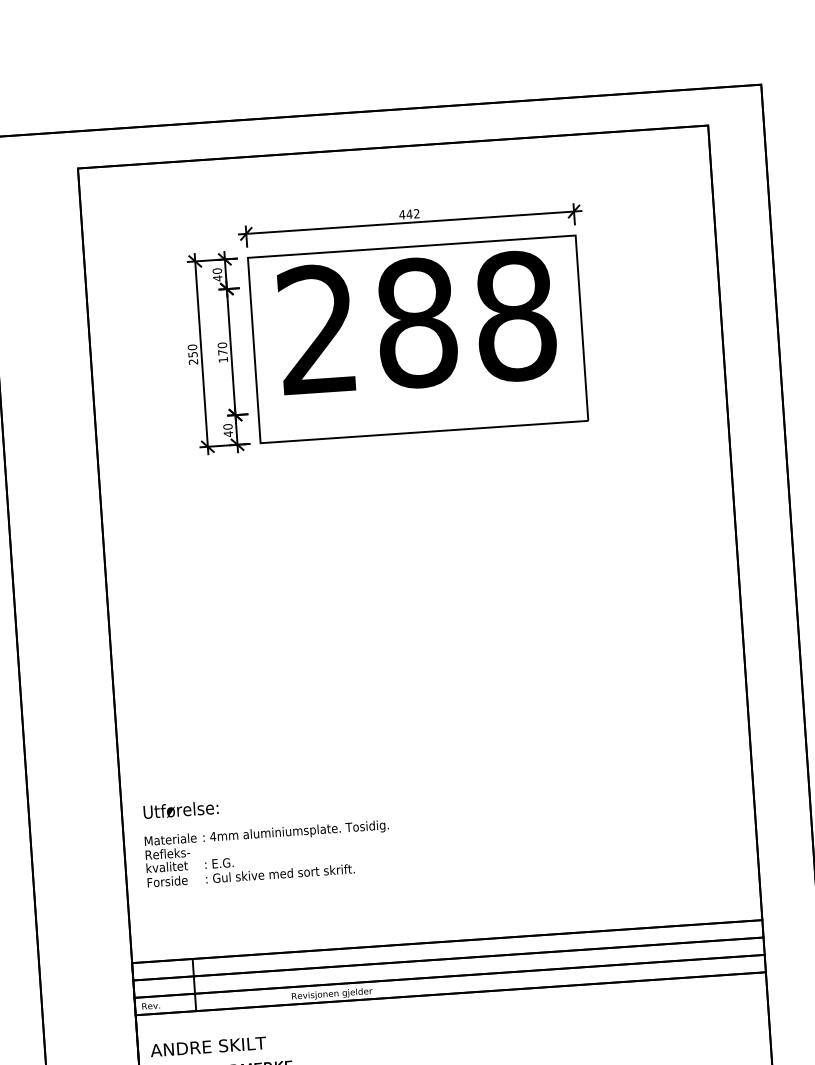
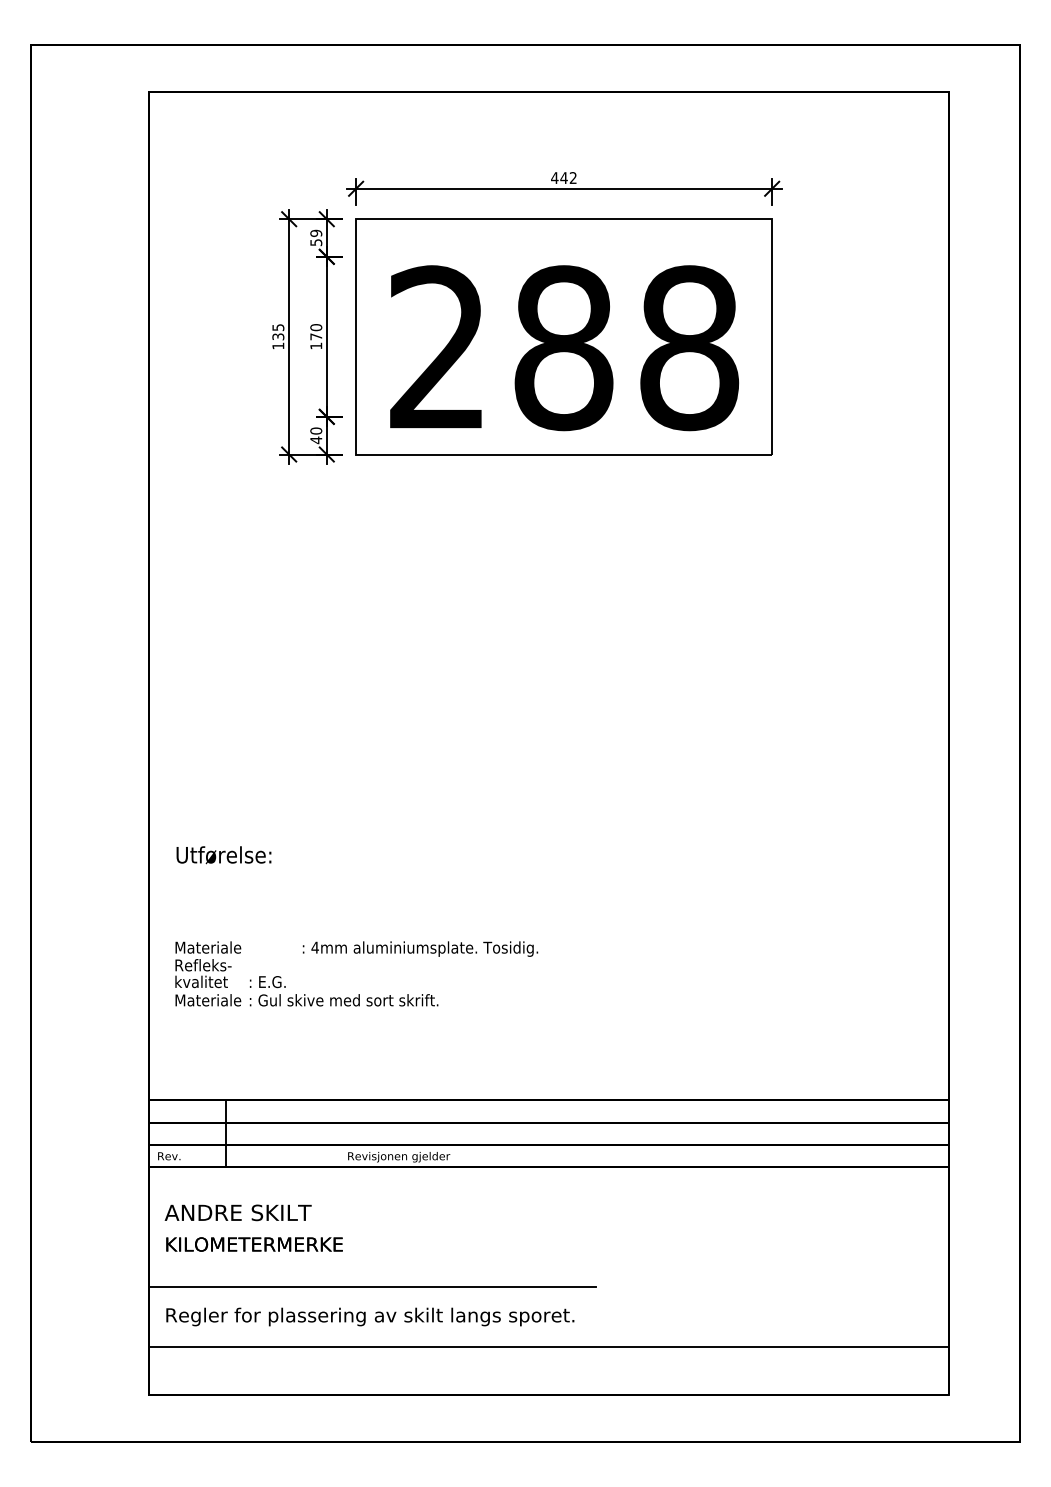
text: (217, 275) -> (316, 238), 40 -> 59
text: (417, 323) -> (564, 348), moved
text: (193, 354) -> (278, 336), 250 -> 135
text: (180, 810) -> (223, 855), moved
text: (296, 831) -> (420, 948), moved
text: (174, 881) -> (209, 1000), Forside -> Materiale

